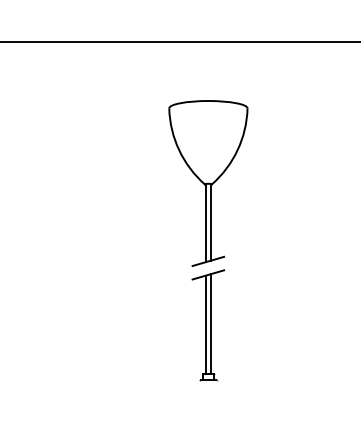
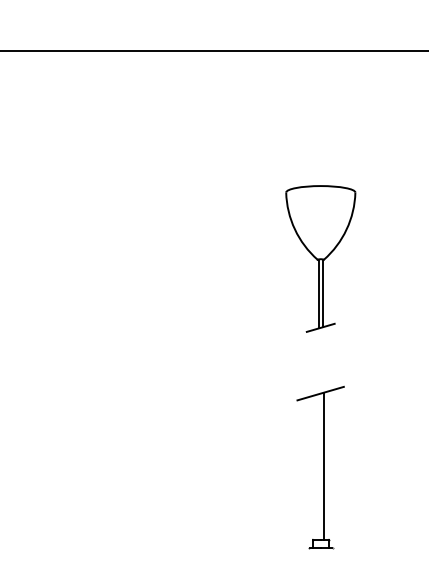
part: (208, 183) -> (320, 258), size x0.6
line: (206, 324) -> (317, 466), removed

